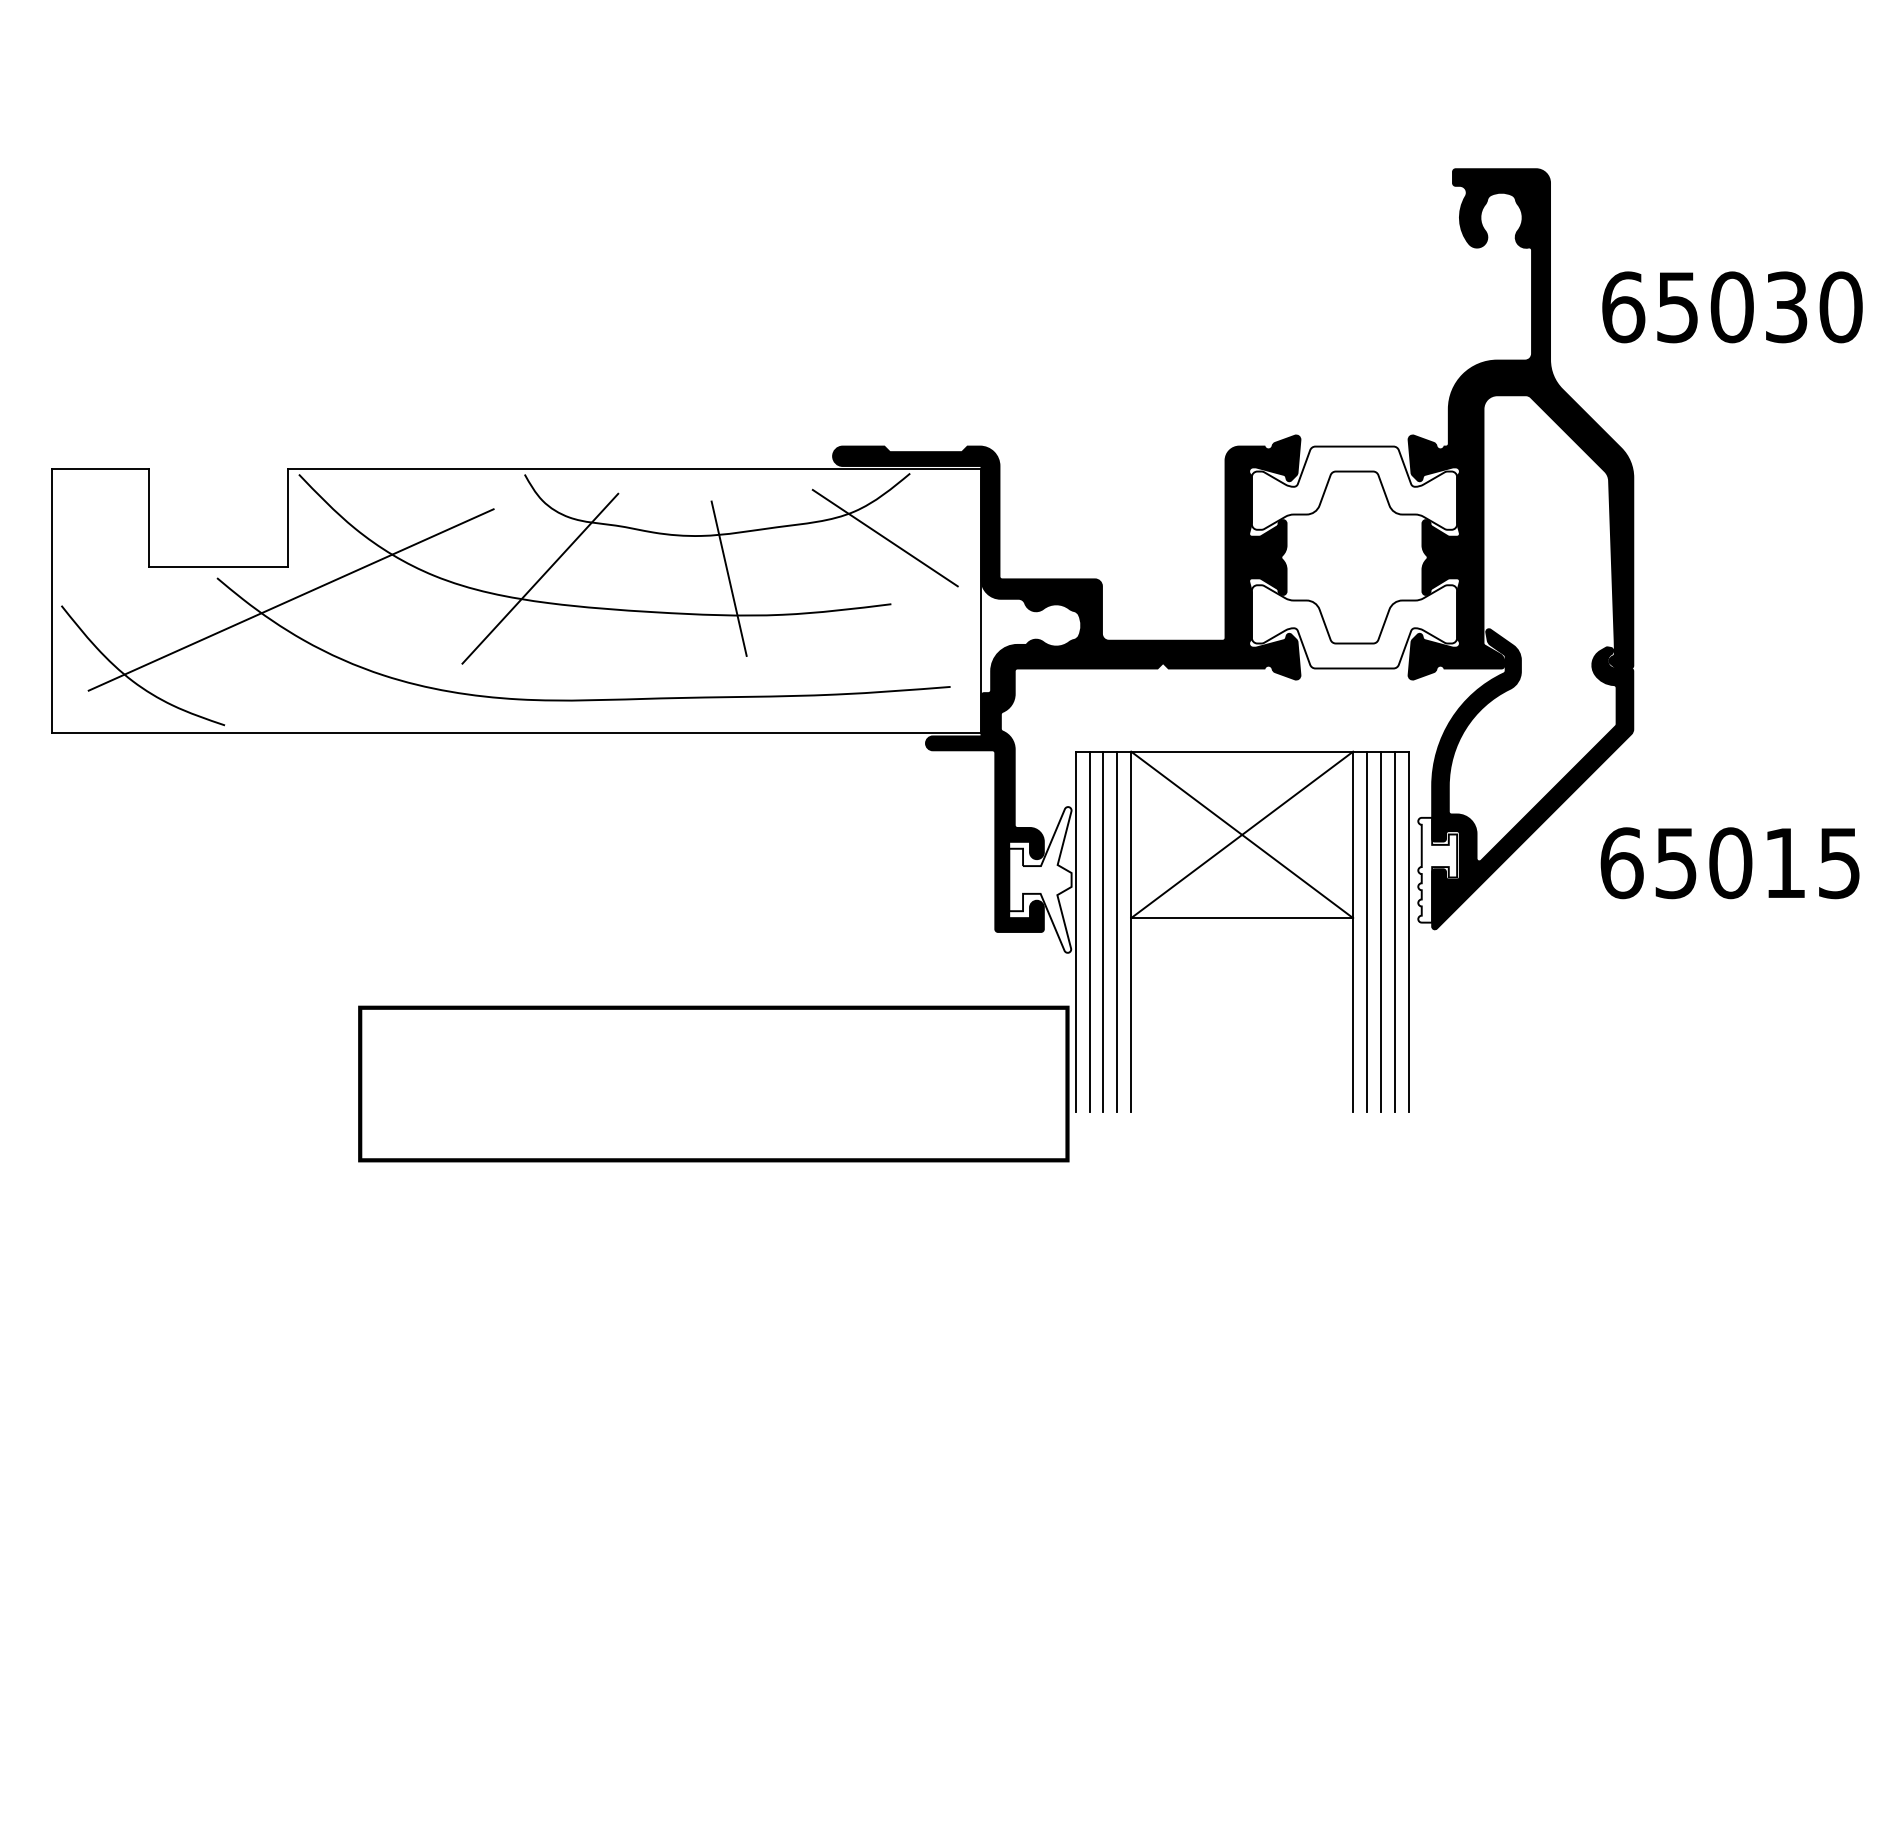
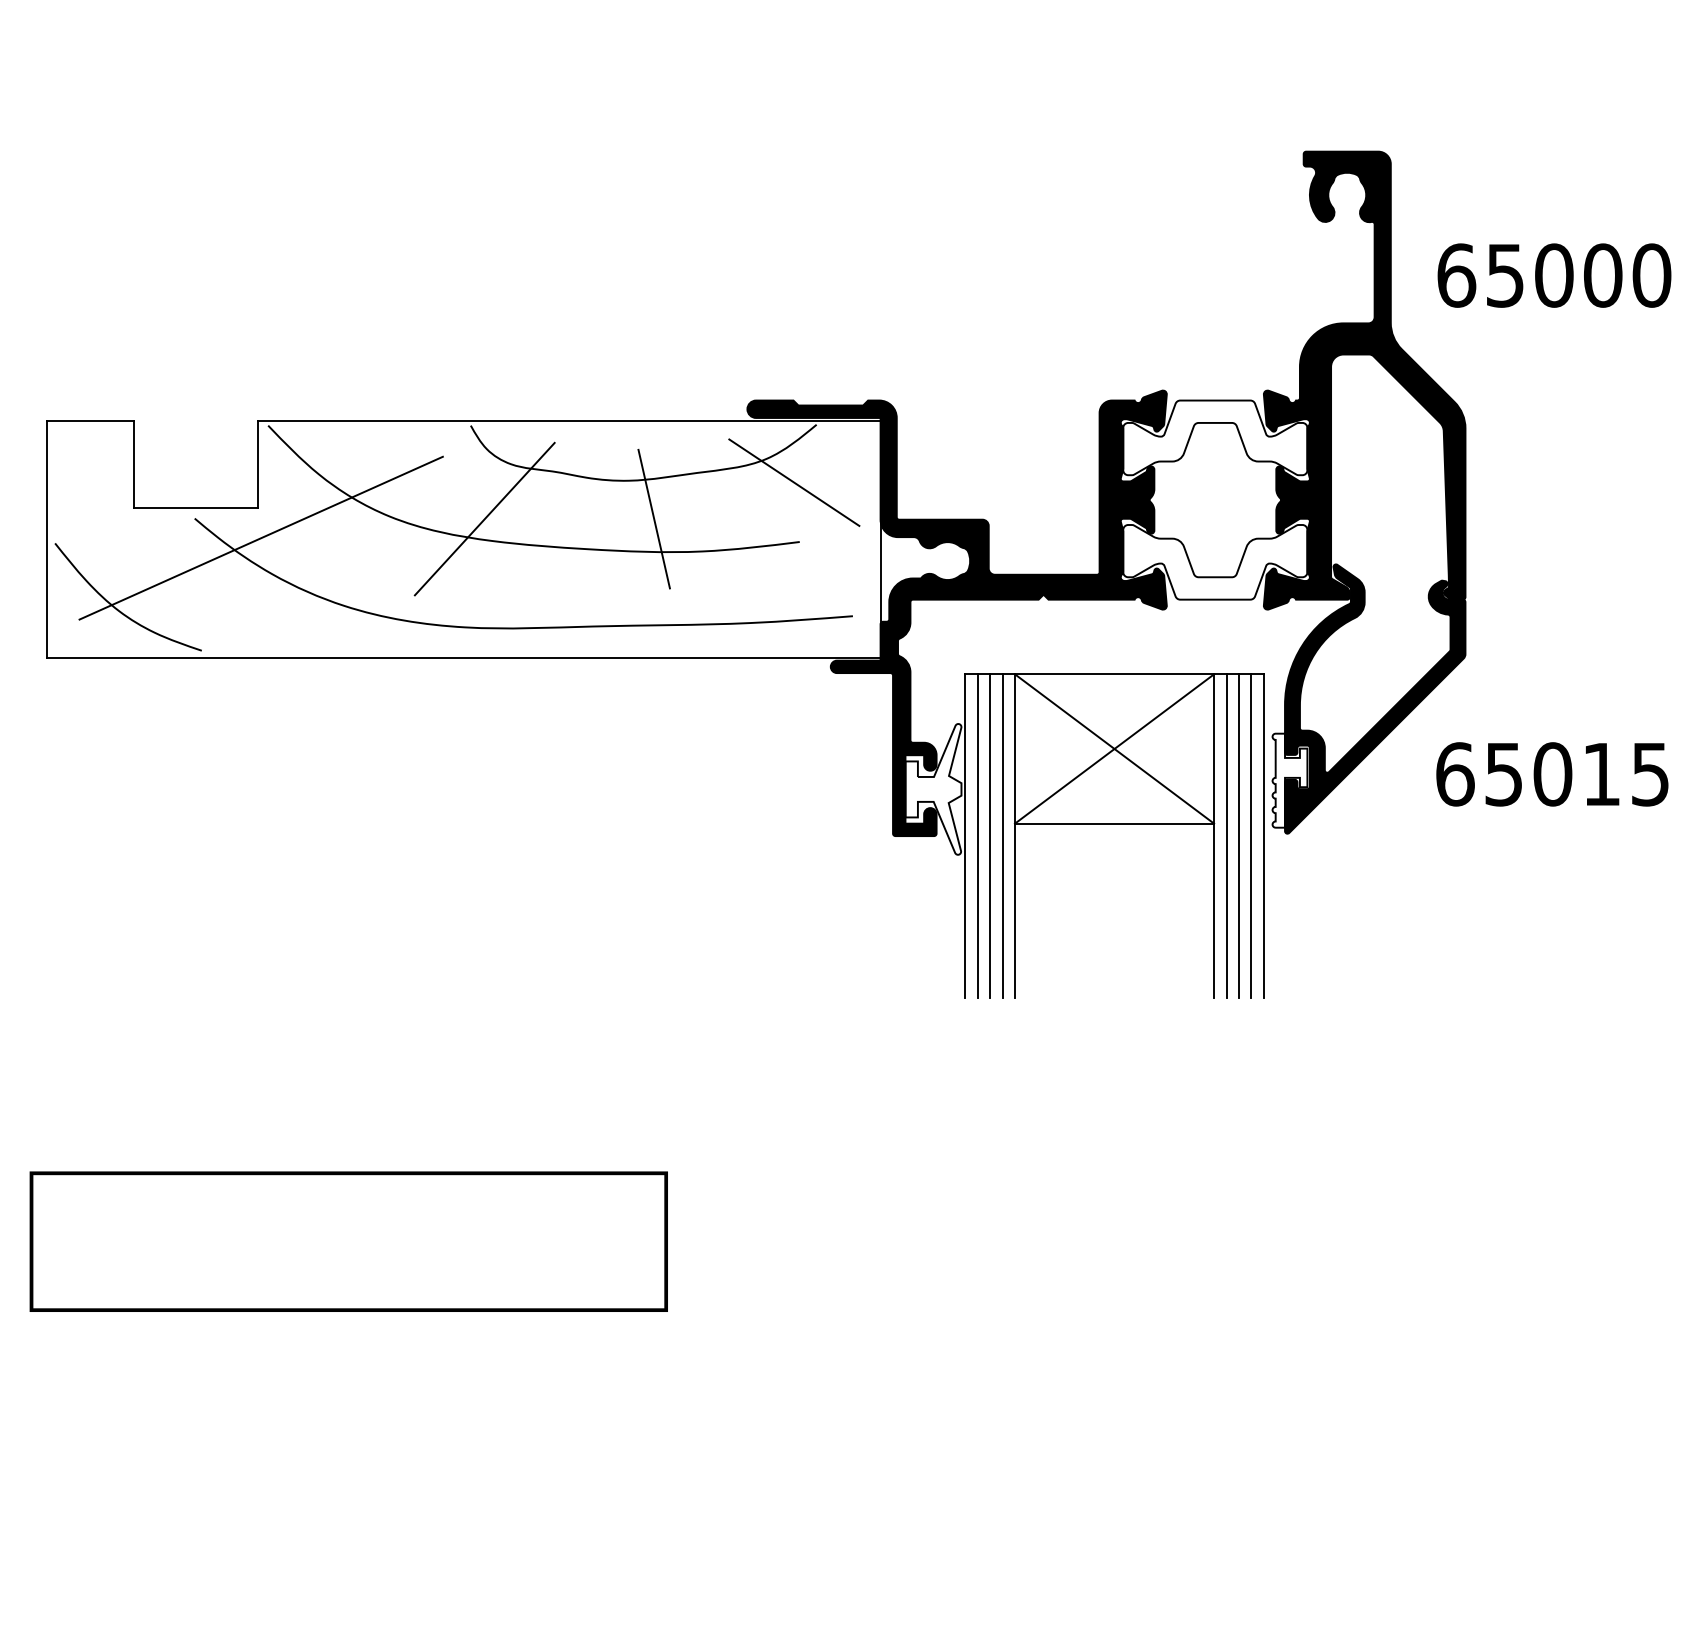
text: (1786, 307) -> (1602, 275), 65030 -> 65000
part: (713, 1083) -> (348, 1241), moved

